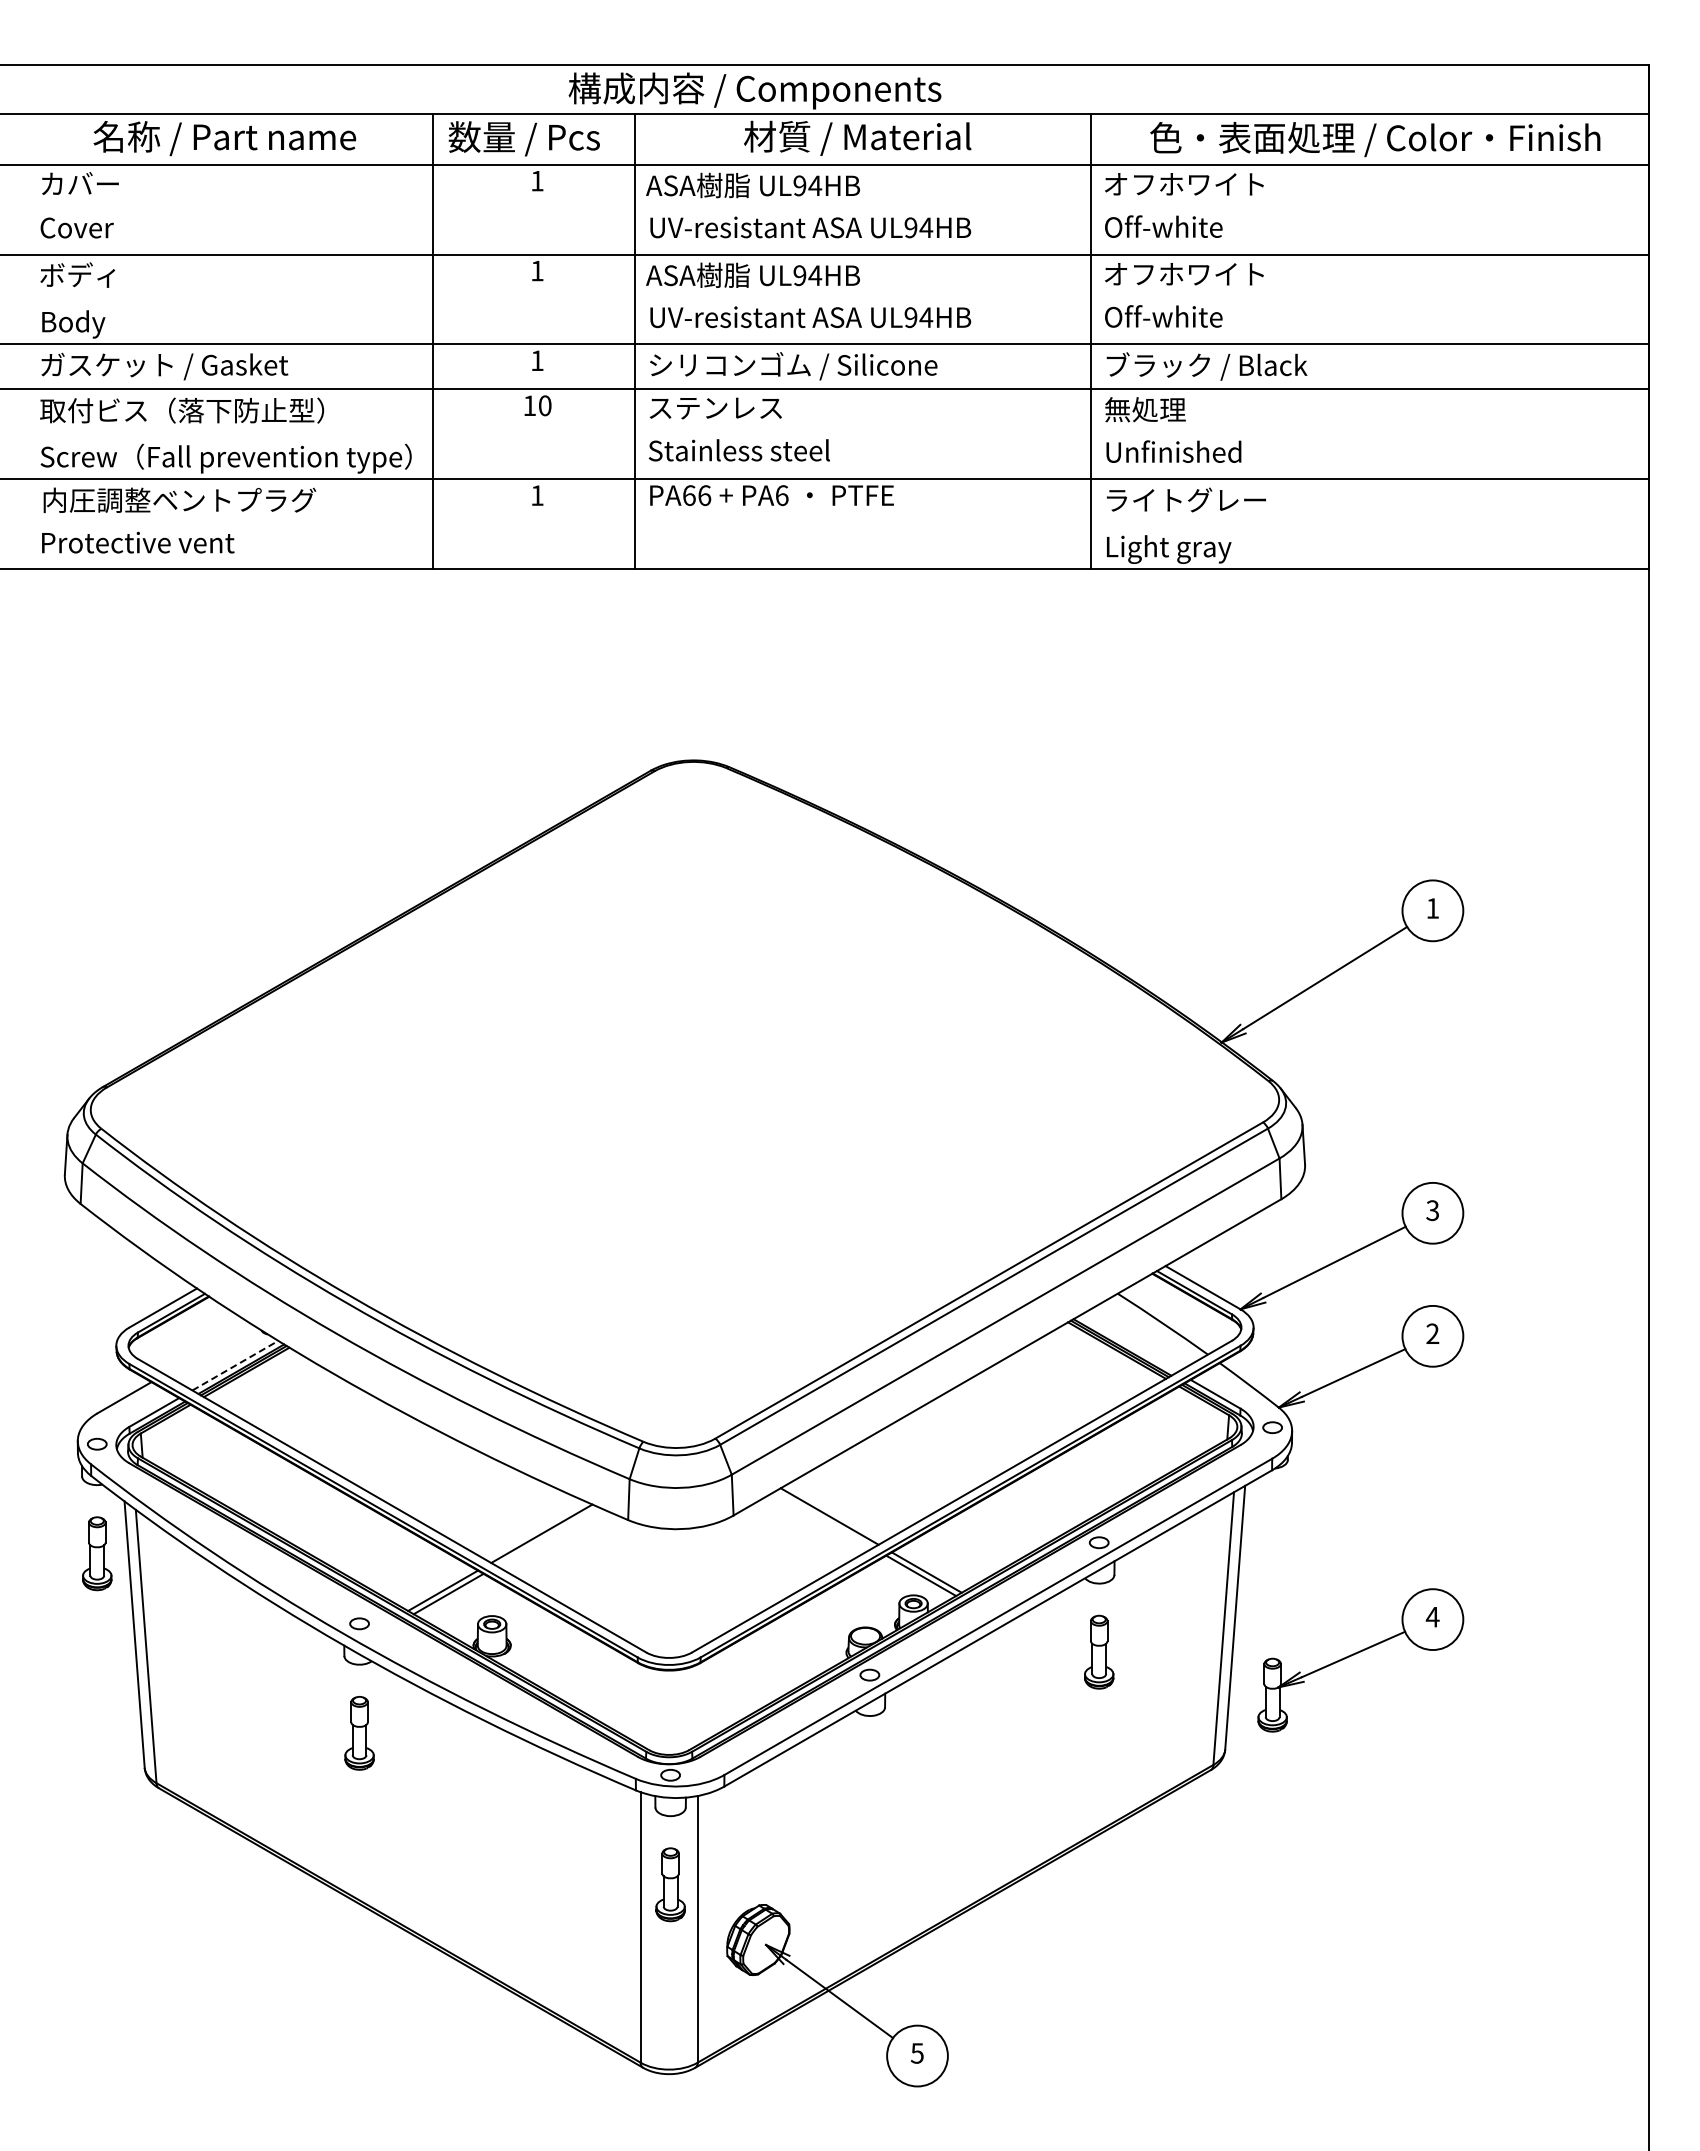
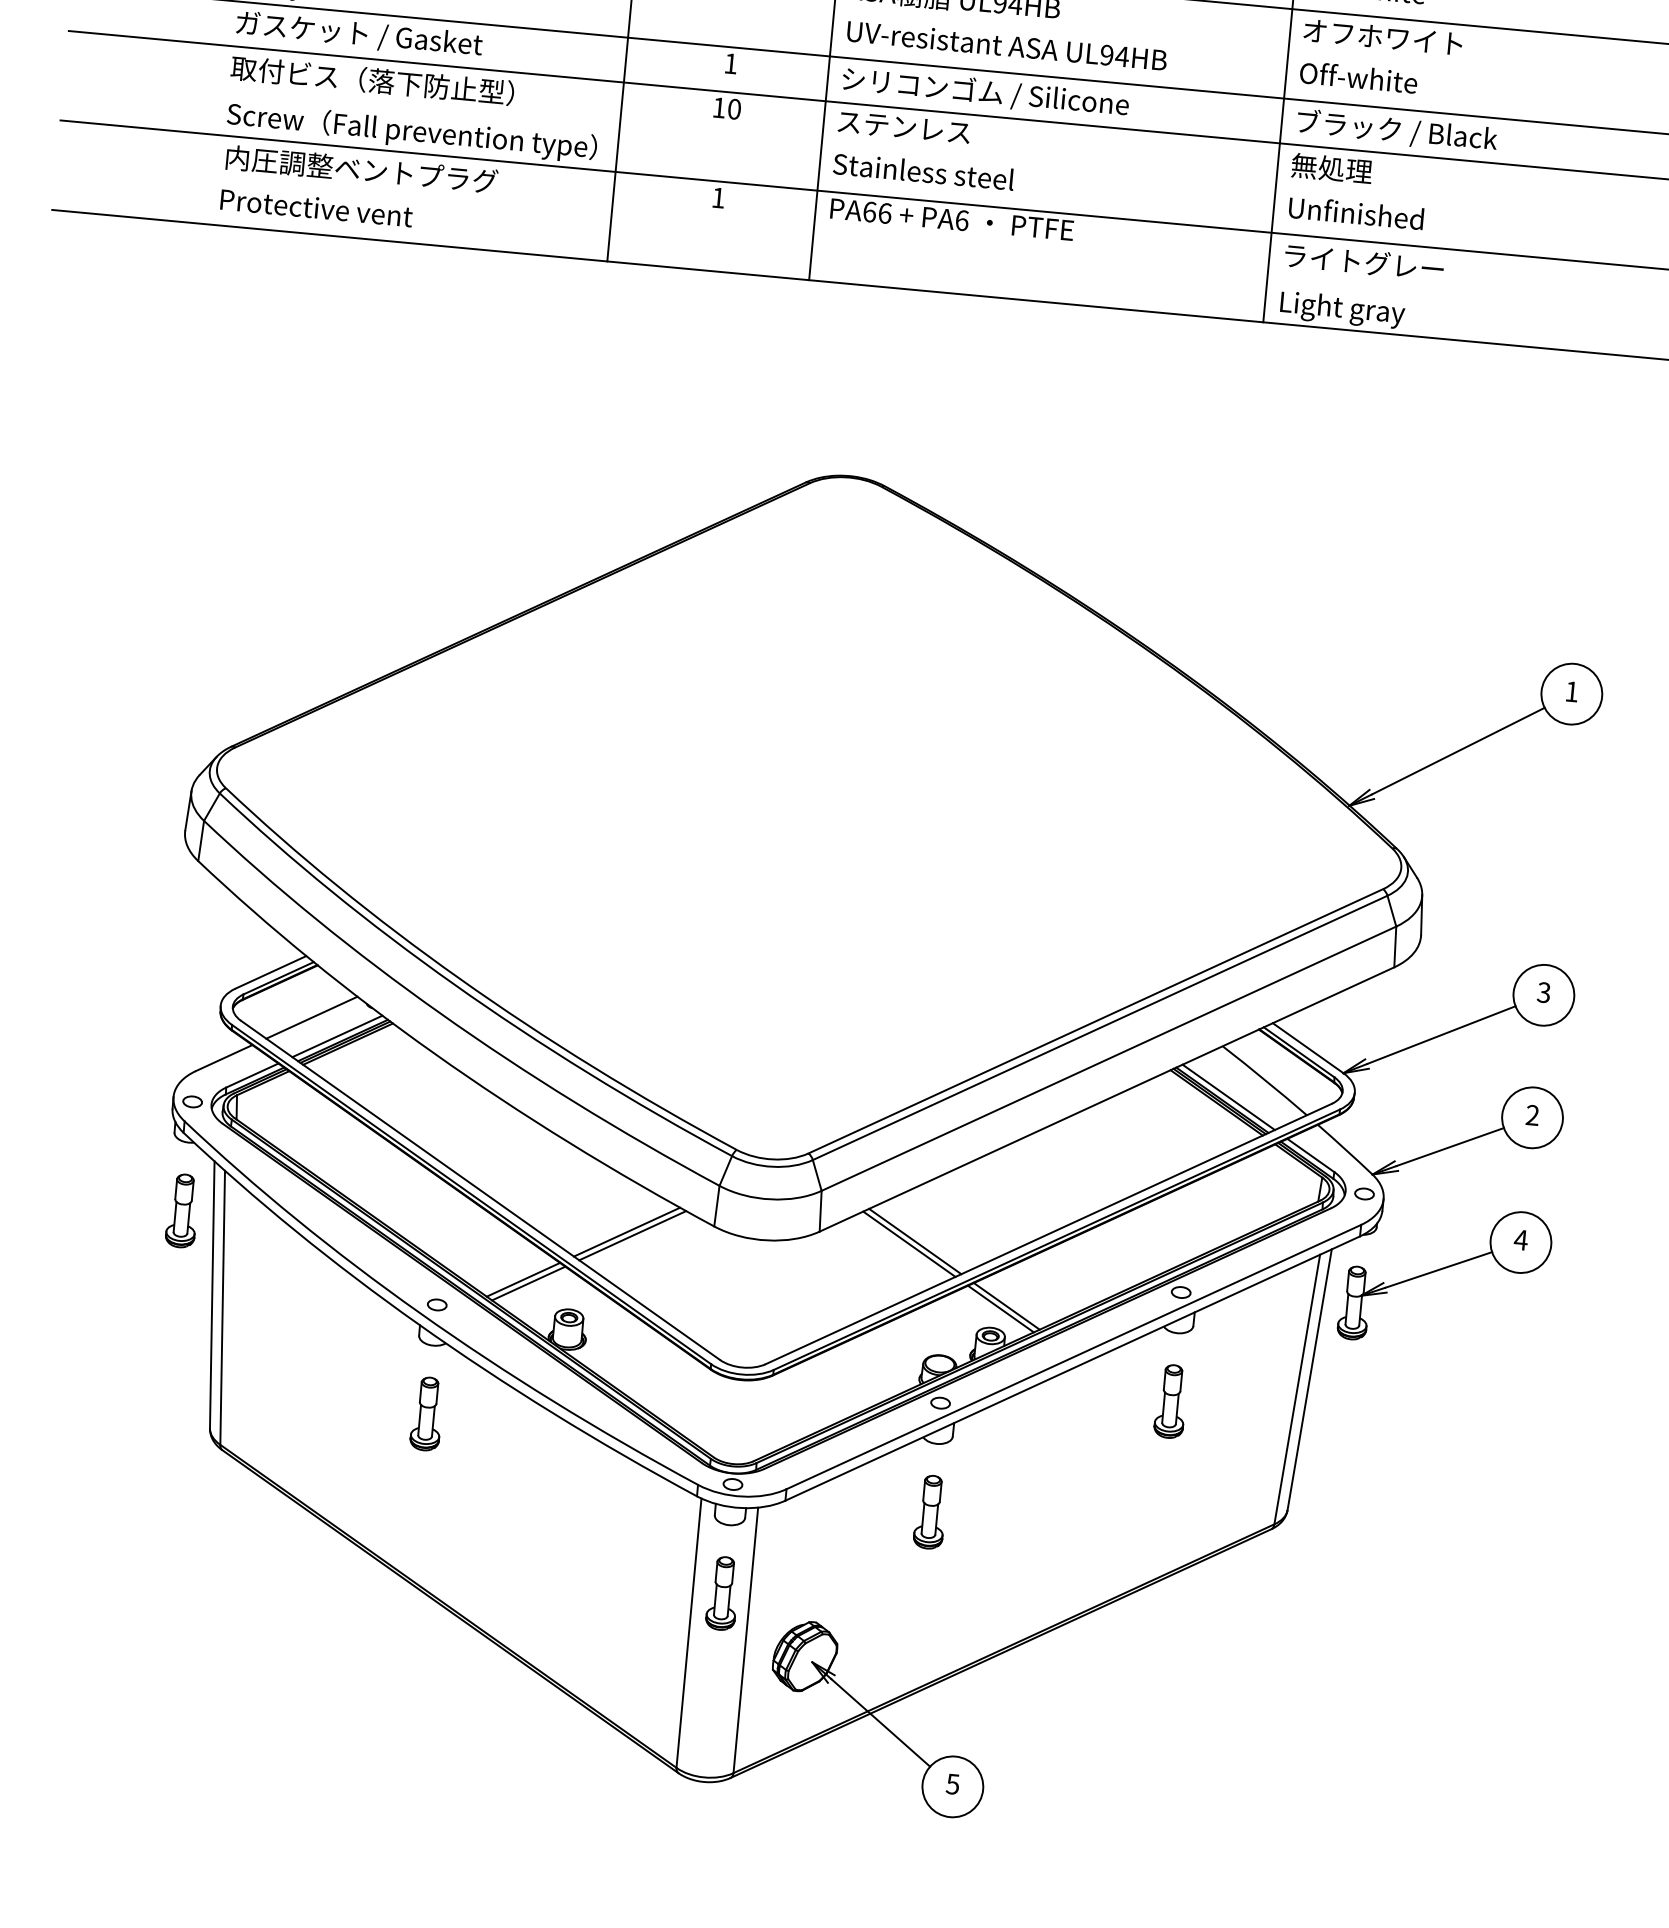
line: (1128, 1343) -> (1228, 1096), added
line: (207, 1349) -> (311, 1017), added
line: (235, 1365) -> (337, 1036), dashed -> solid
line: (824, 1519) -> (909, 1244), added
line: (547, 1536) -> (632, 1235), added
part: (1356, 1654) -> (1441, 1270), moved
part: (869, 1784) -> (930, 1512), added

